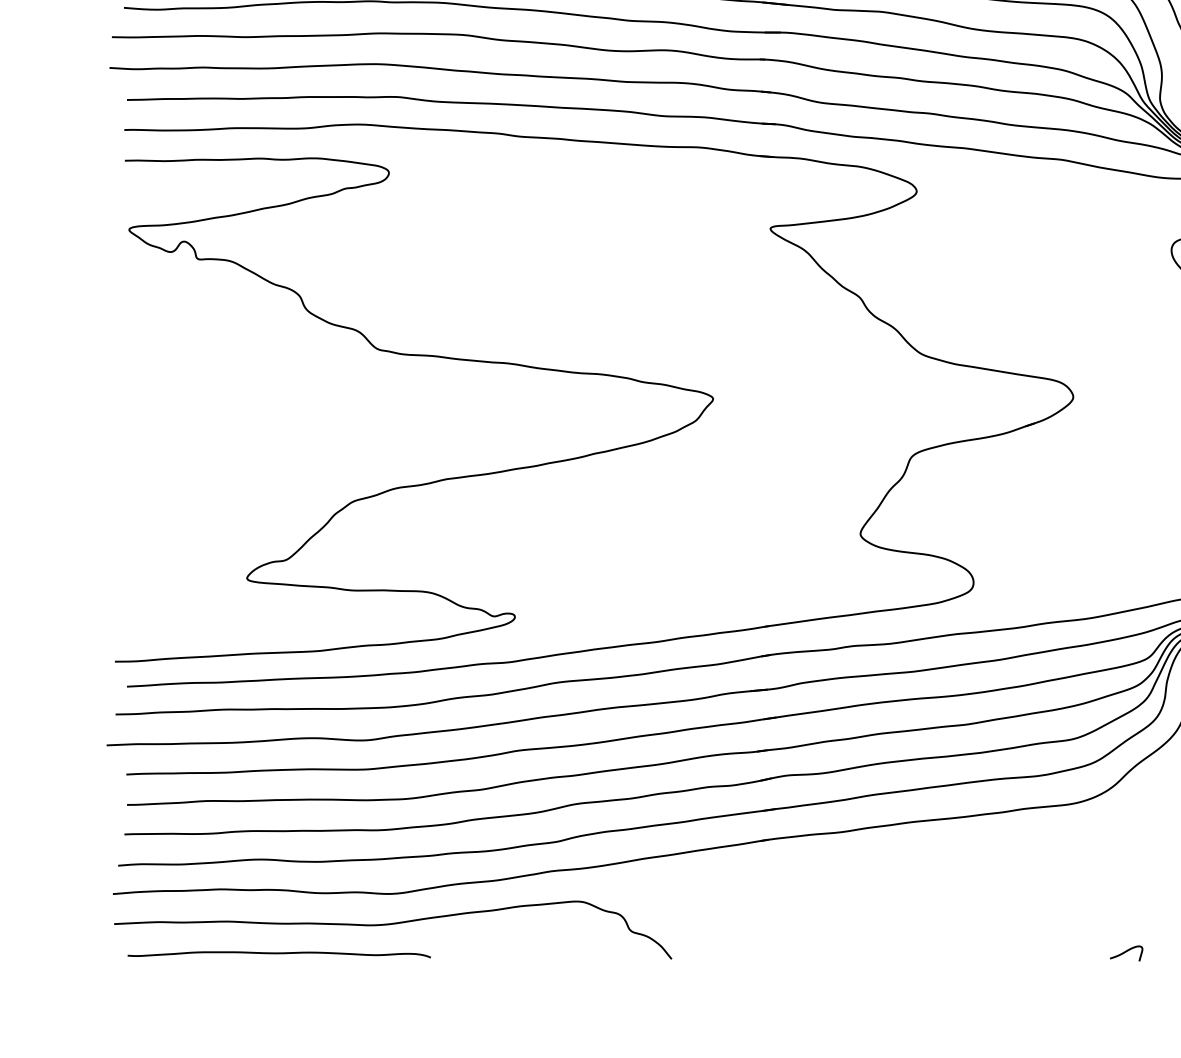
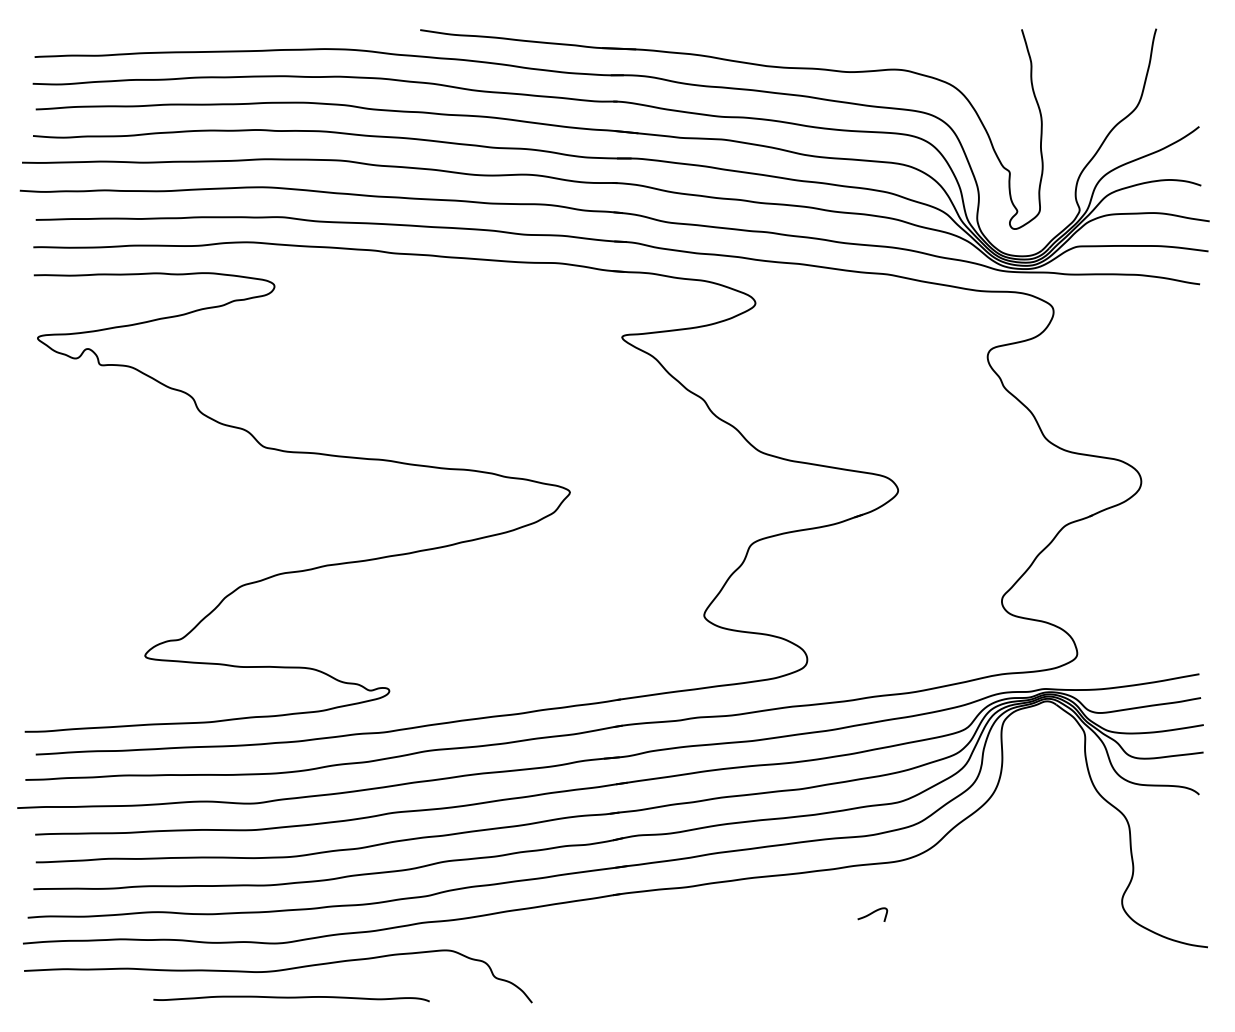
curve: (1126, 952) -> (872, 913), moved
curve: (279, 954) -> (291, 998), moved

